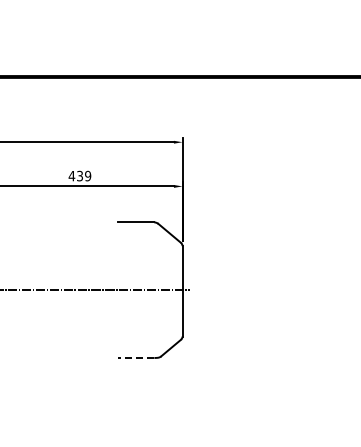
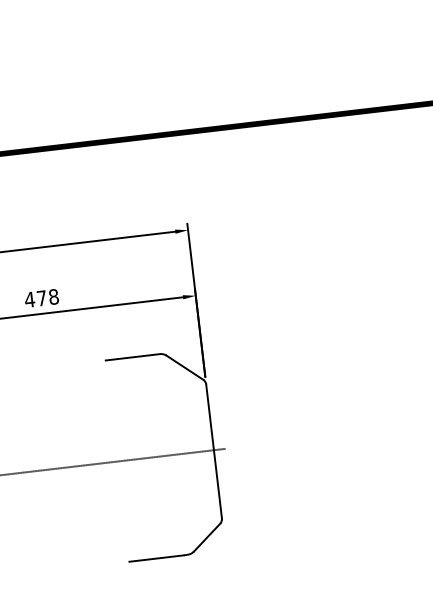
text: (84, 175) -> (48, 296), 439 -> 478
line: (135, 358) -> (155, 559), dashed -> solid

